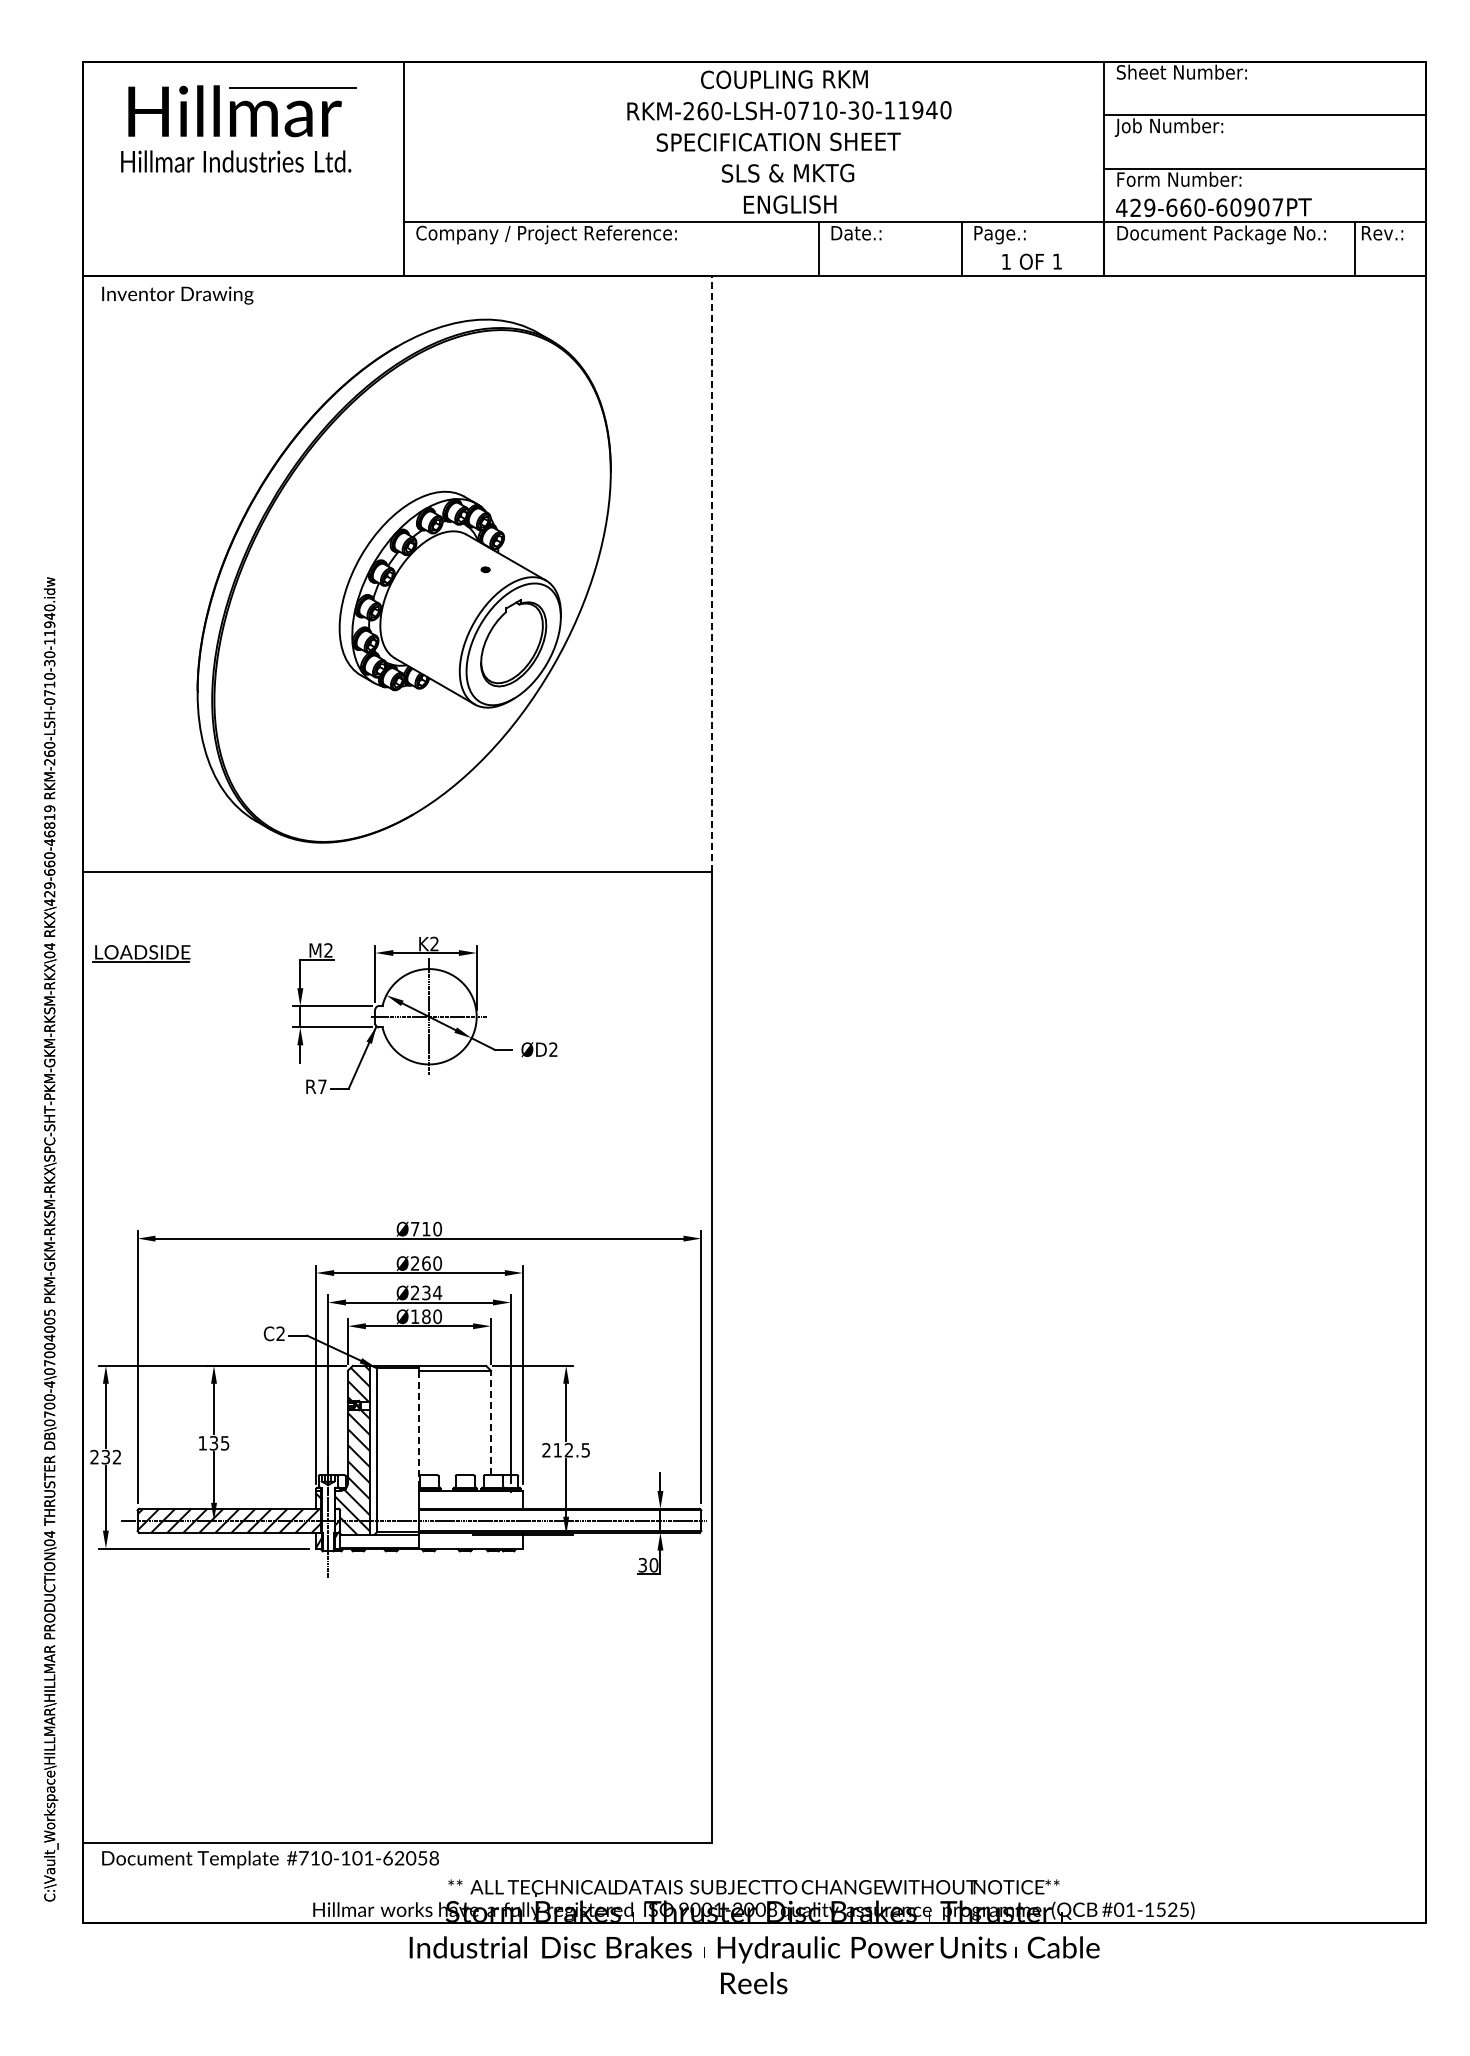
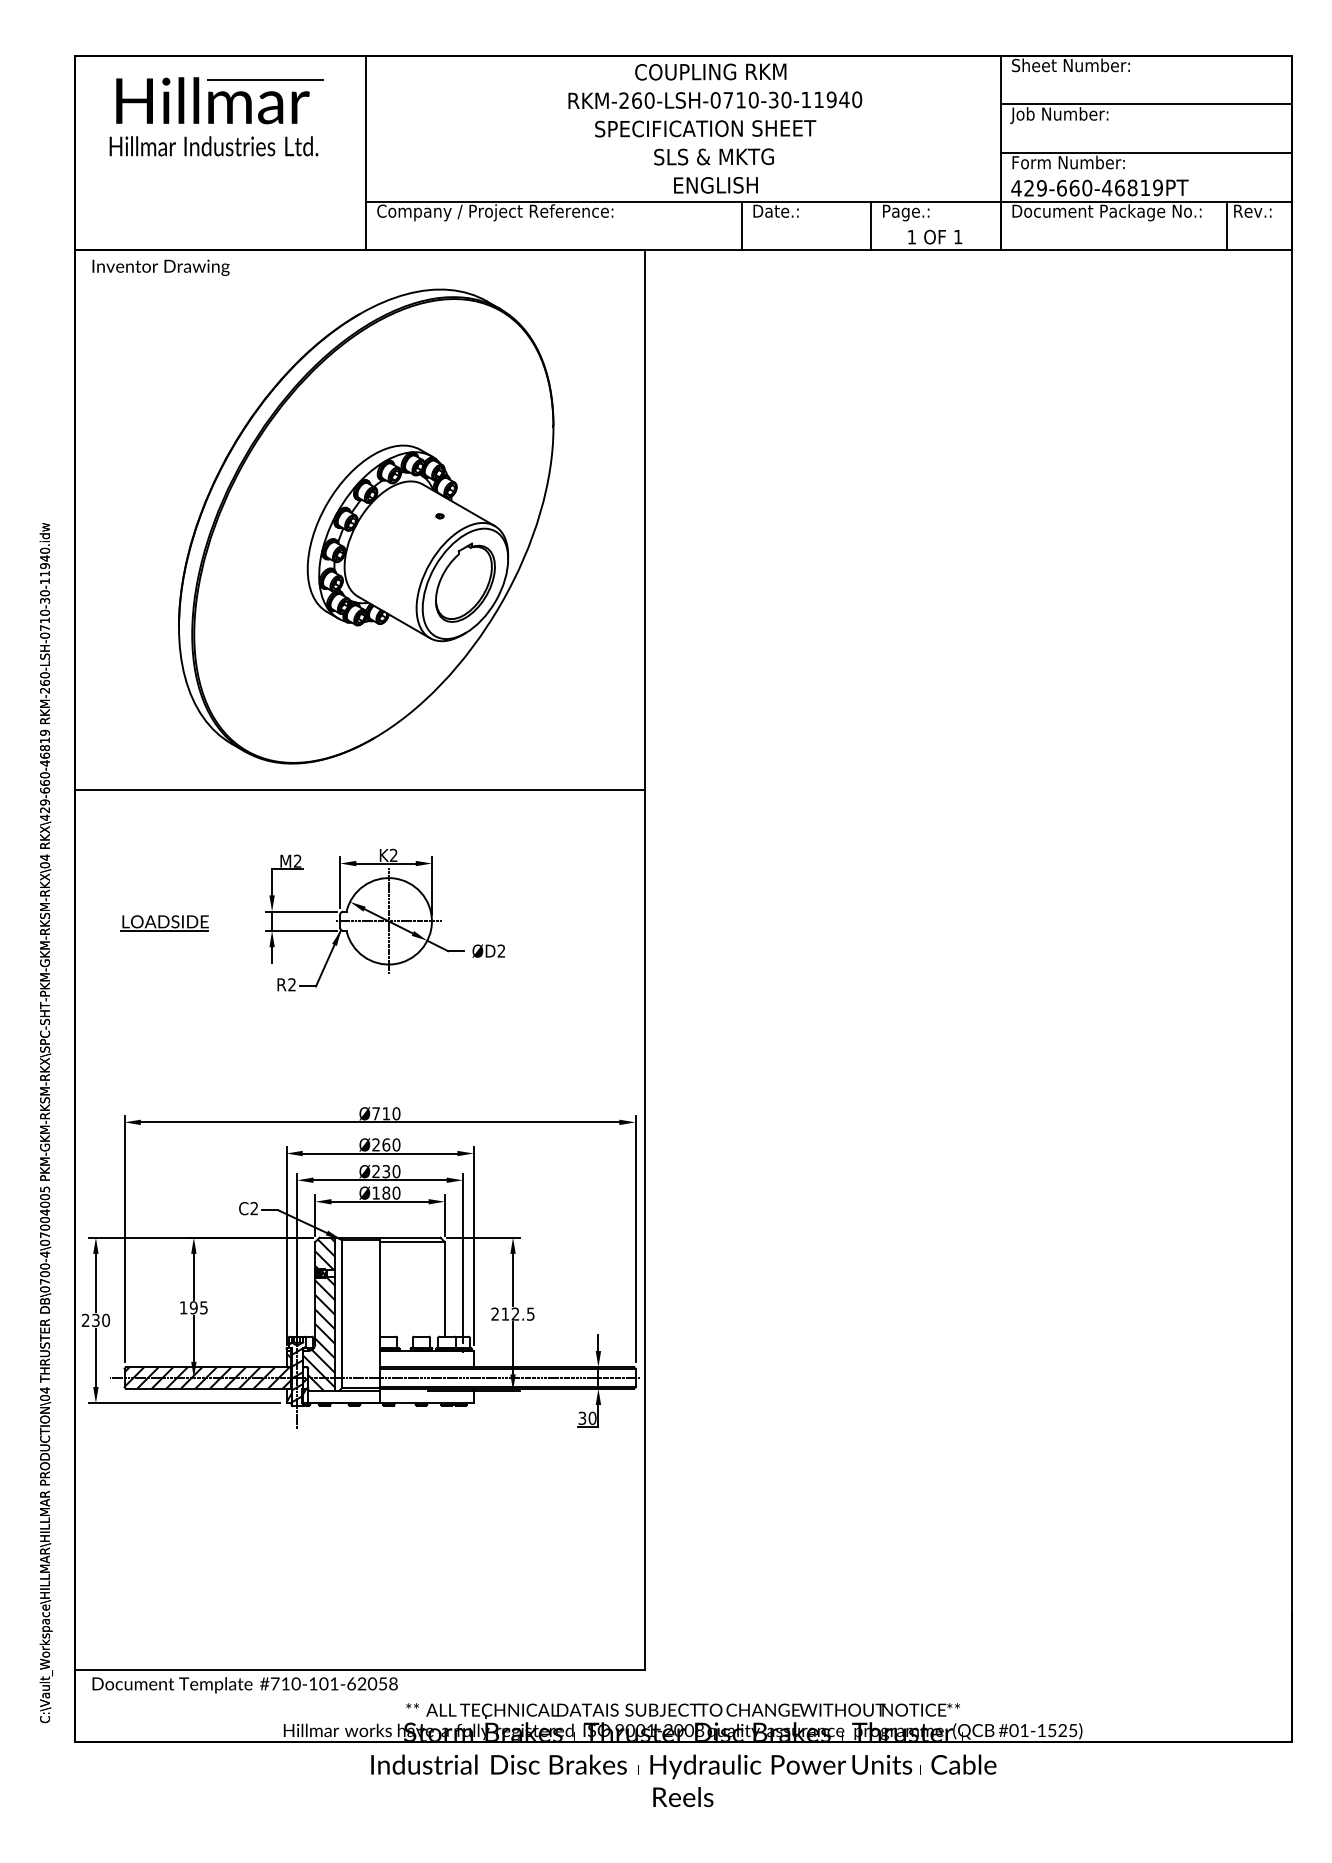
text: (1249, 207) -> (1132, 187), 429-660-60907PT -> 429-660-46819PT
line: (711, 573) -> (644, 519), dashed -> solid
part: (141, 953) -> (164, 922), moved
text: (322, 1086) -> (292, 984), R7 -> R2
text: (437, 1292) -> (396, 1171), Ø234 -> Ø230
line: (490, 1422) -> (444, 1288), dashed -> solid
line: (419, 1427) -> (380, 1293), dashed -> solid
text: (213, 1443) -> (193, 1308), 135 -> 195
text: (116, 1457) -> (105, 1320), 232 -> 230
hatch: (327, 1514) -> (296, 1372), added

